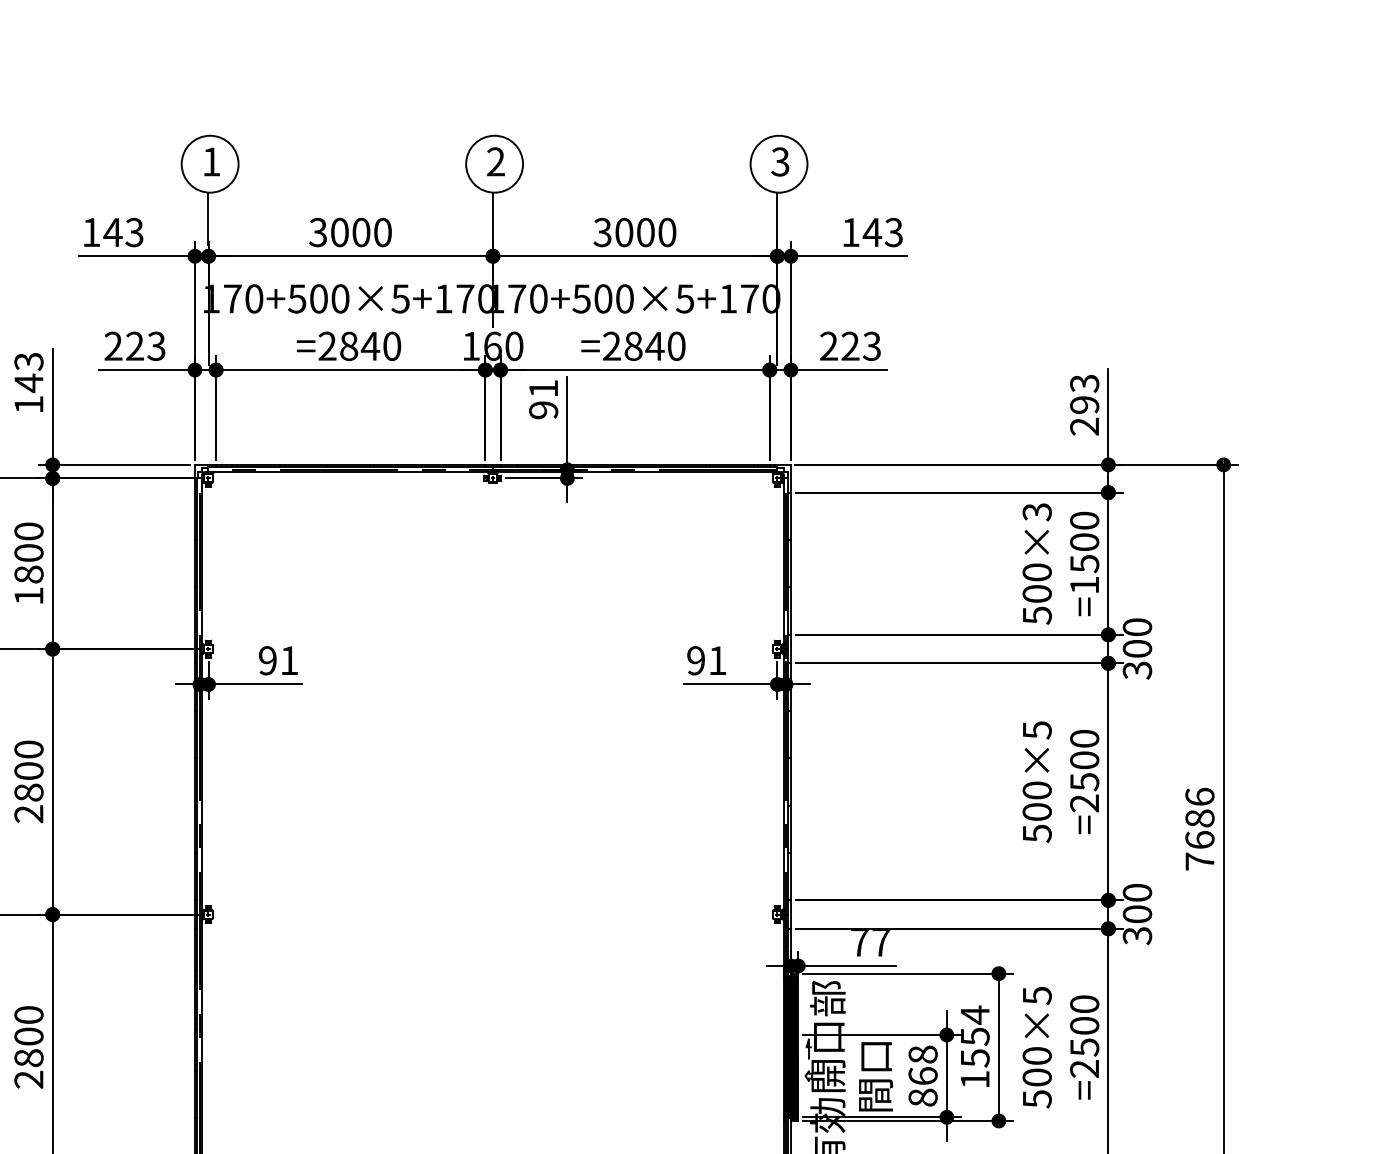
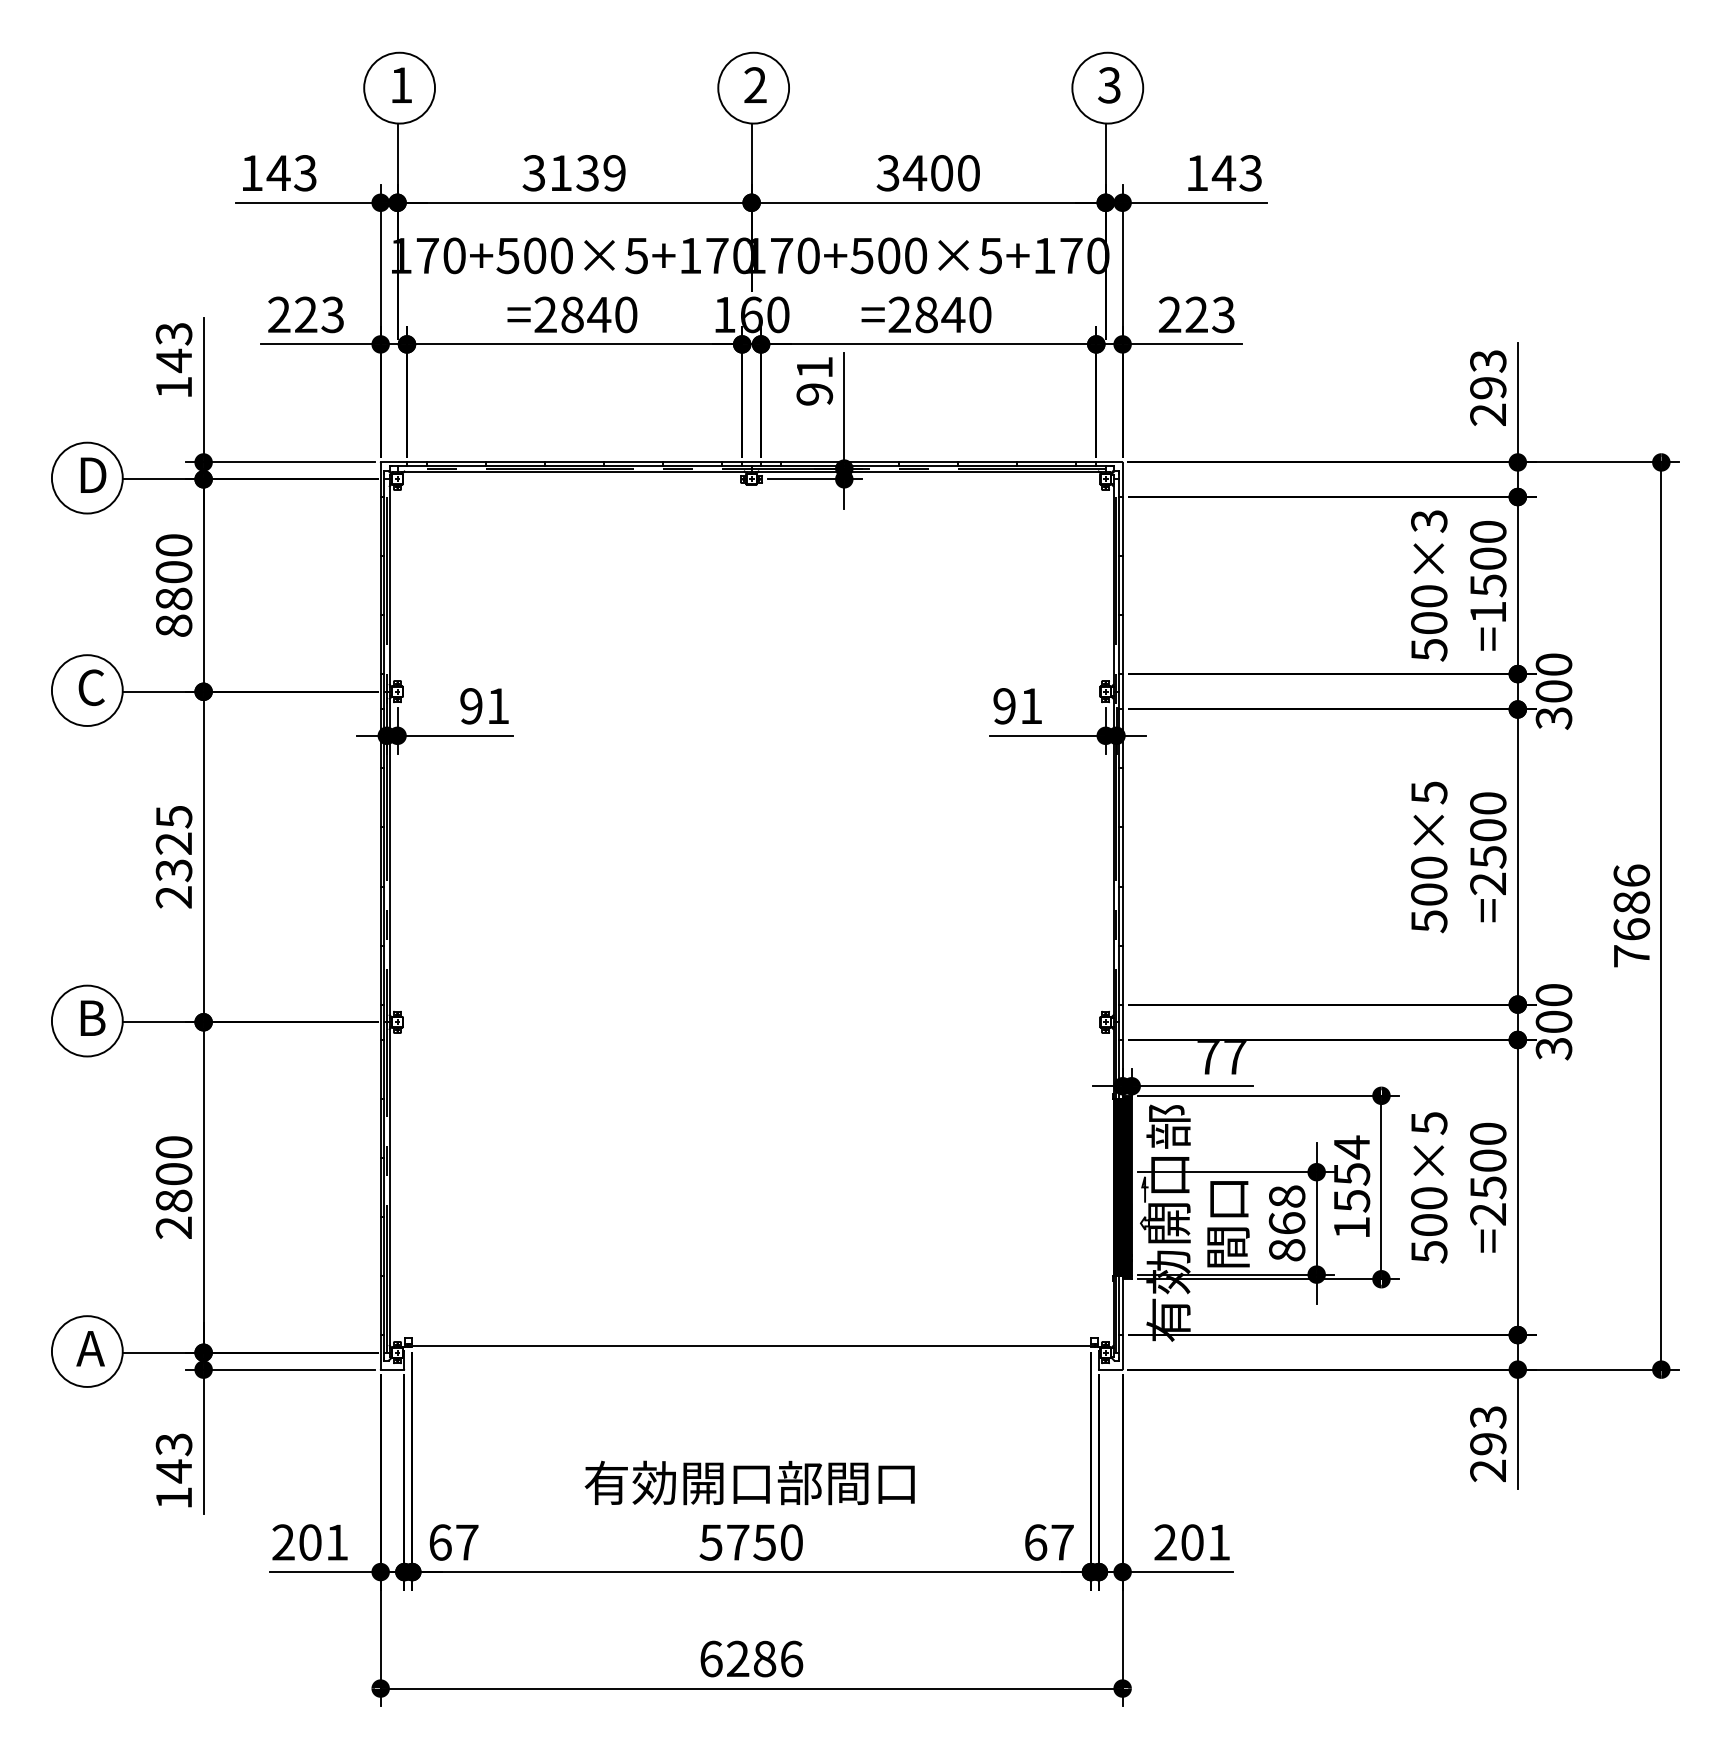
text: (361, 232) -> (587, 173), 3000 -> 3139
text: (623, 232) -> (914, 173), 3000 -> 3400
text: (29, 595) -> (174, 625), 1800 -> 8800
text: (28, 770) -> (173, 843), 2800 -> 2325

